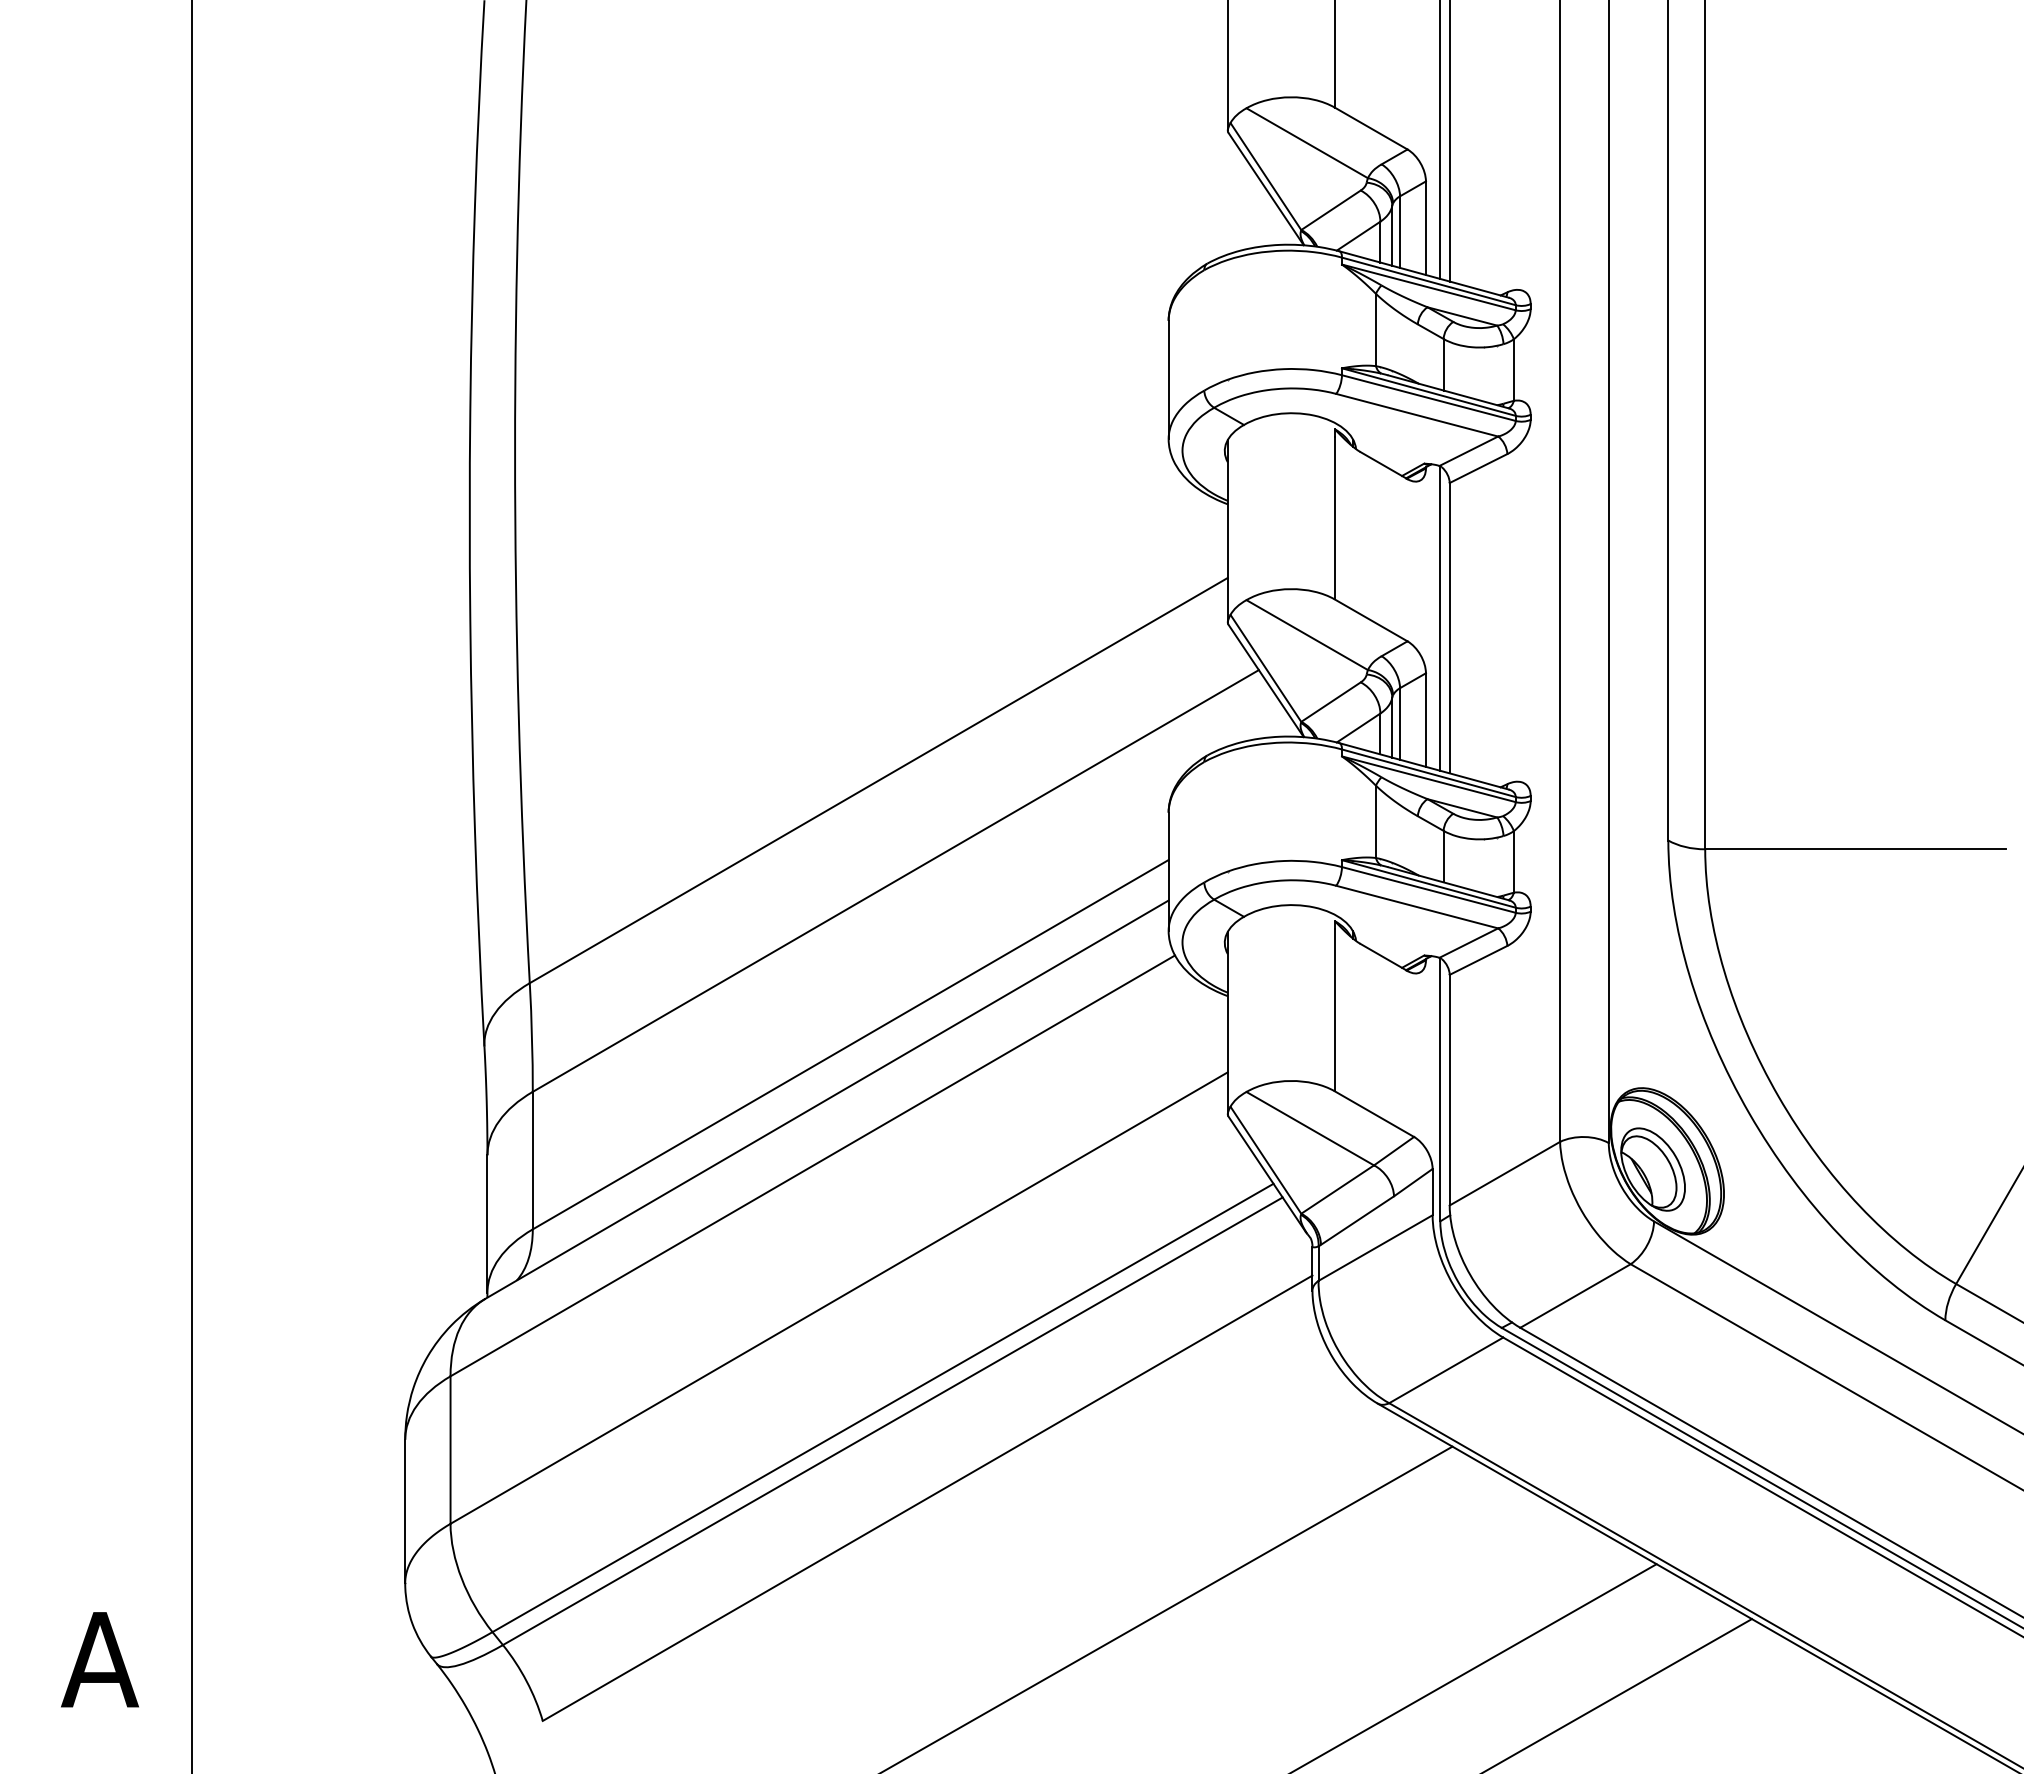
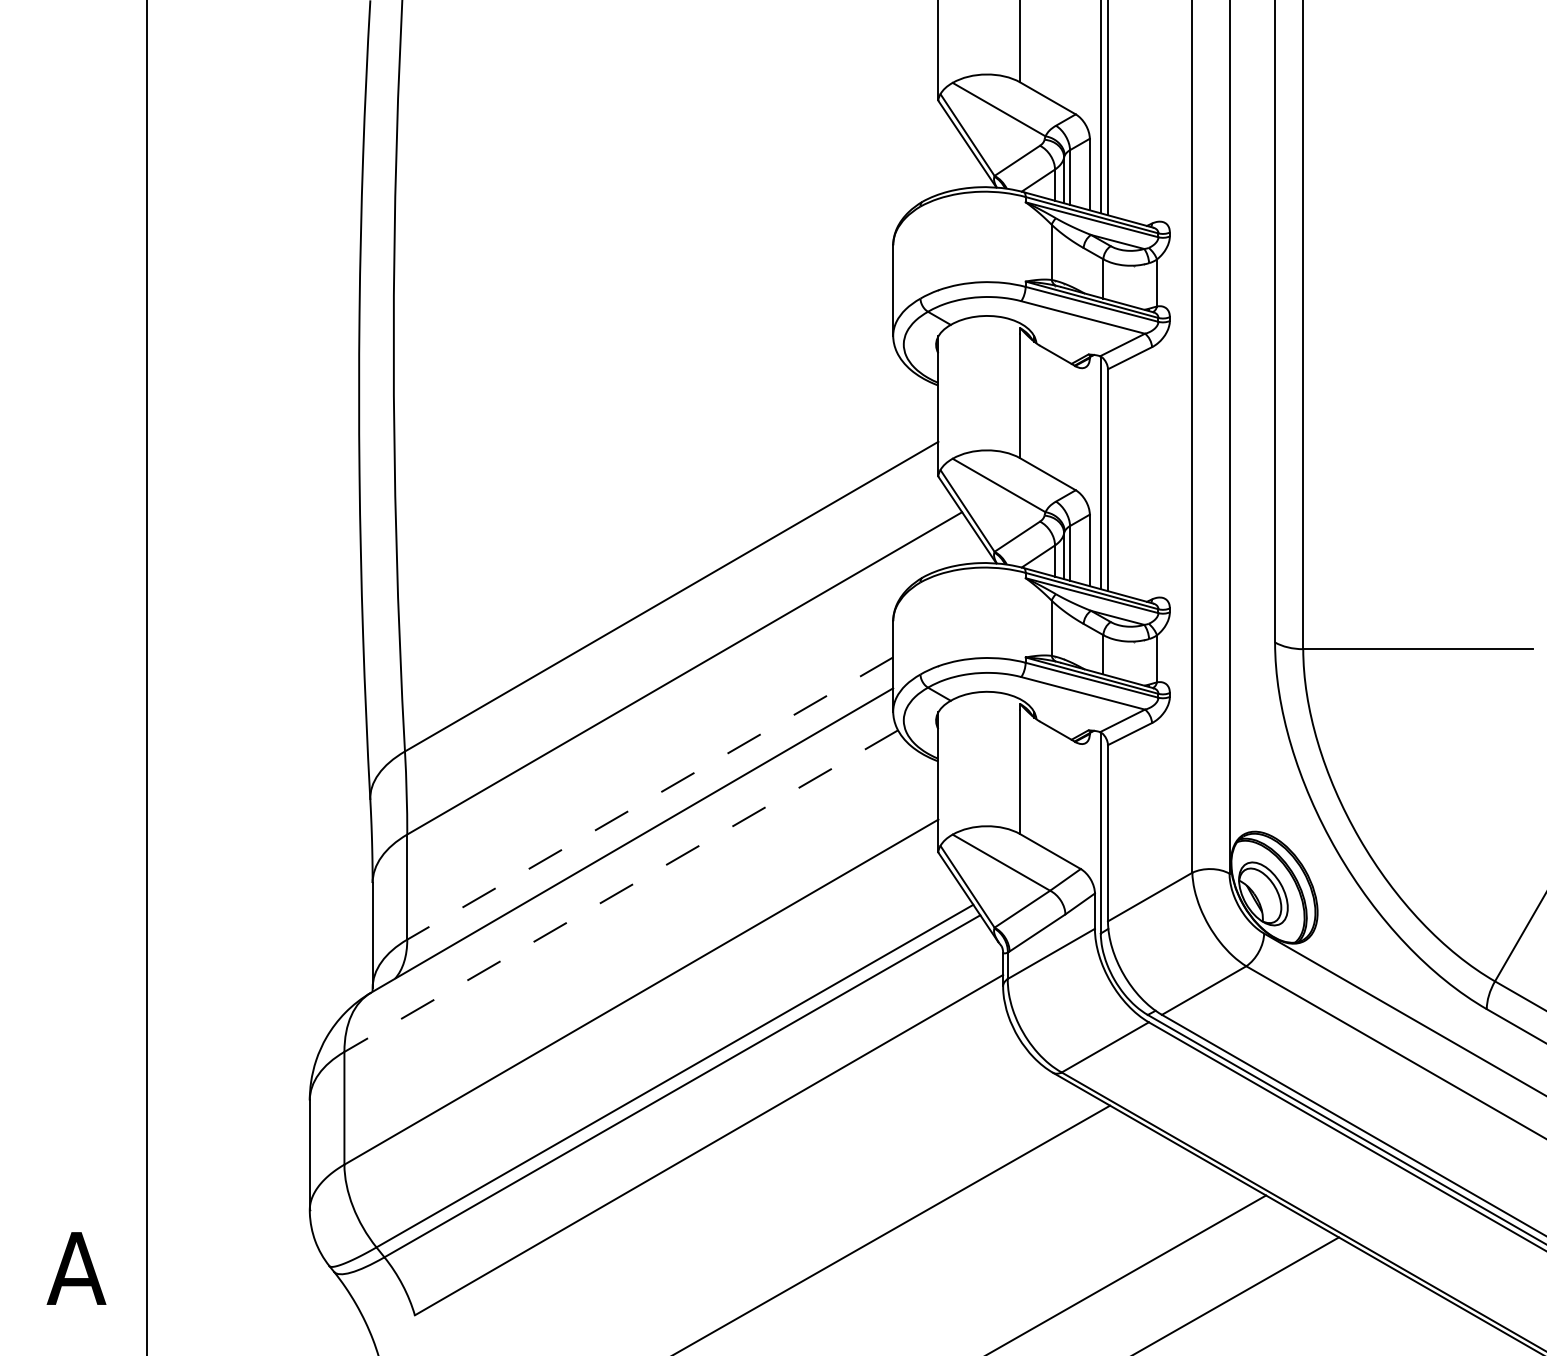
line: (850, 1044) -> (650, 798), solid -> dashed
line: (812, 1165) -> (621, 890), solid -> dashed

